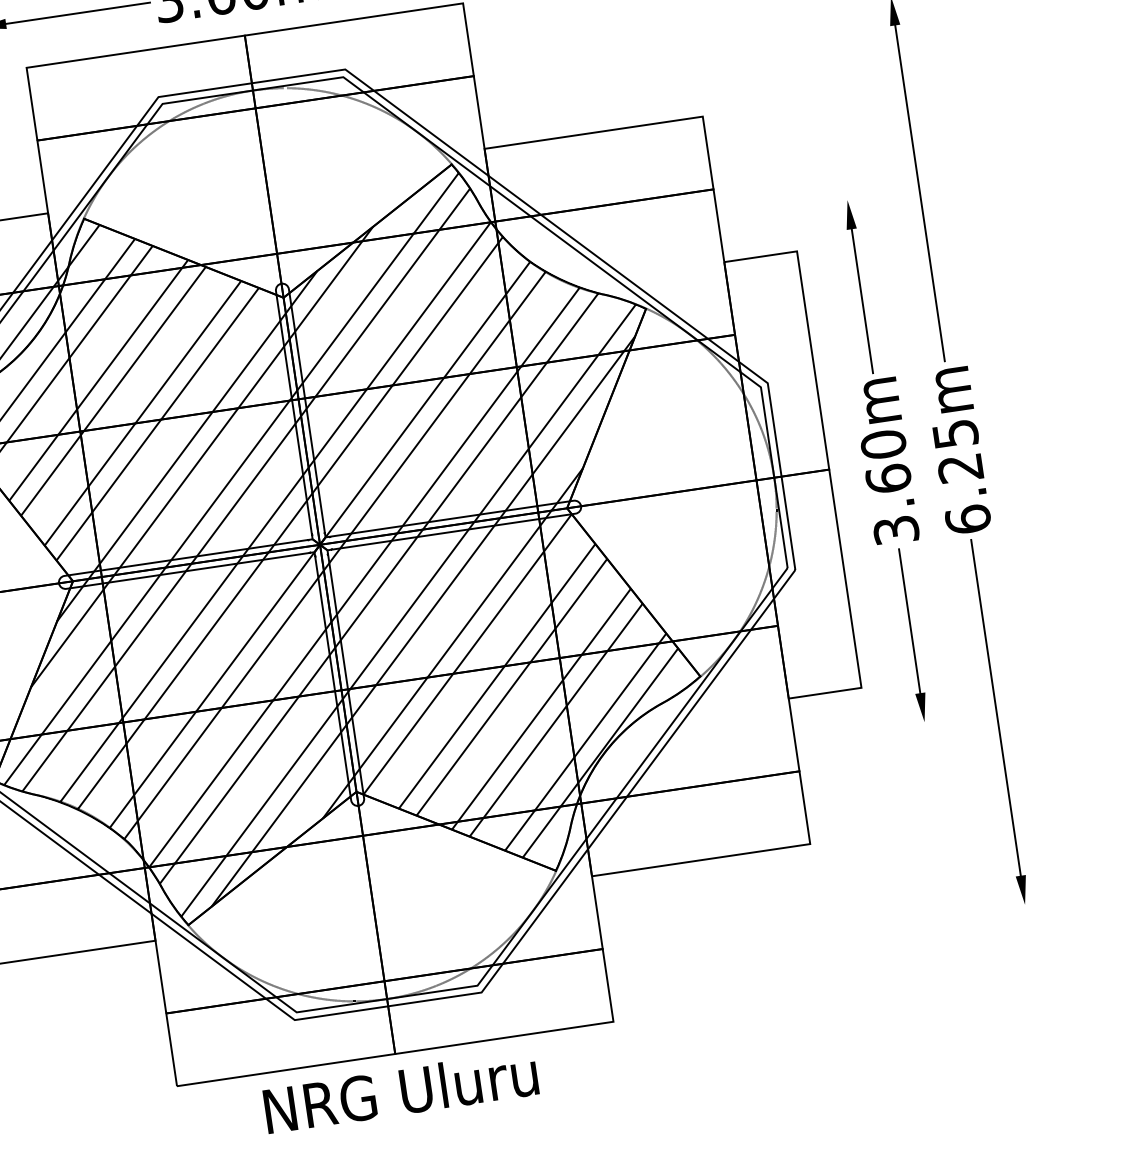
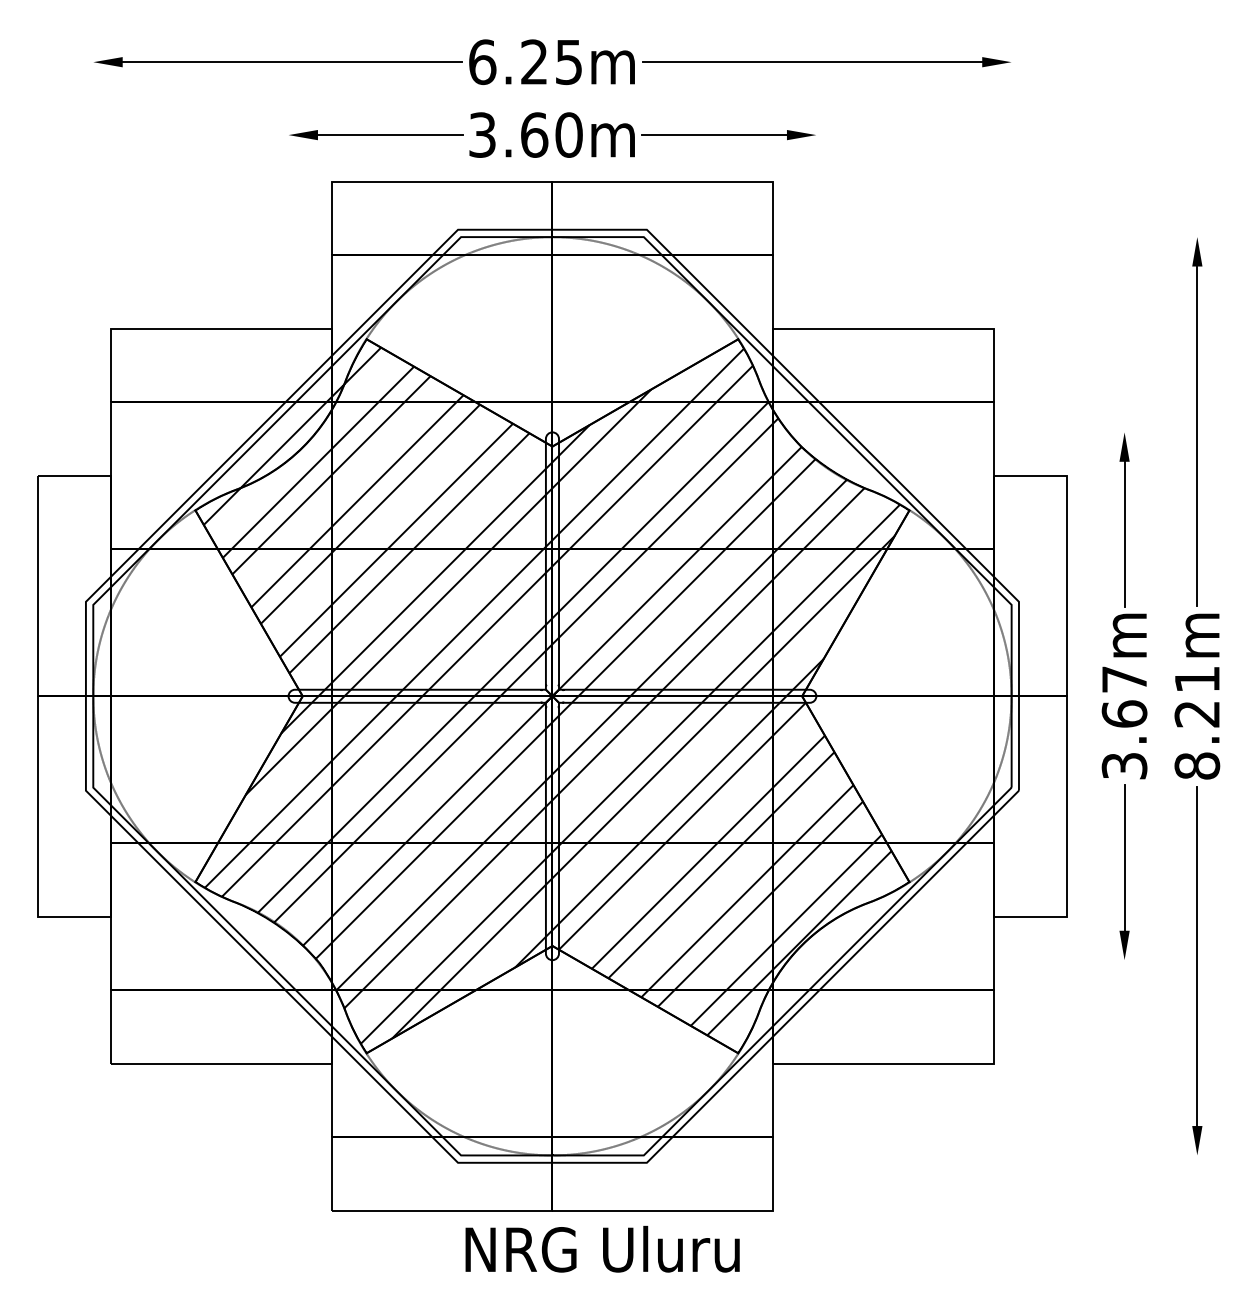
text: (883, 444) -> (1124, 679), 3.60m -> 3.67m
text: (962, 477) -> (1197, 723), 6.25m -> 8.21m
text: (400, 1091) -> (602, 1248), moved

